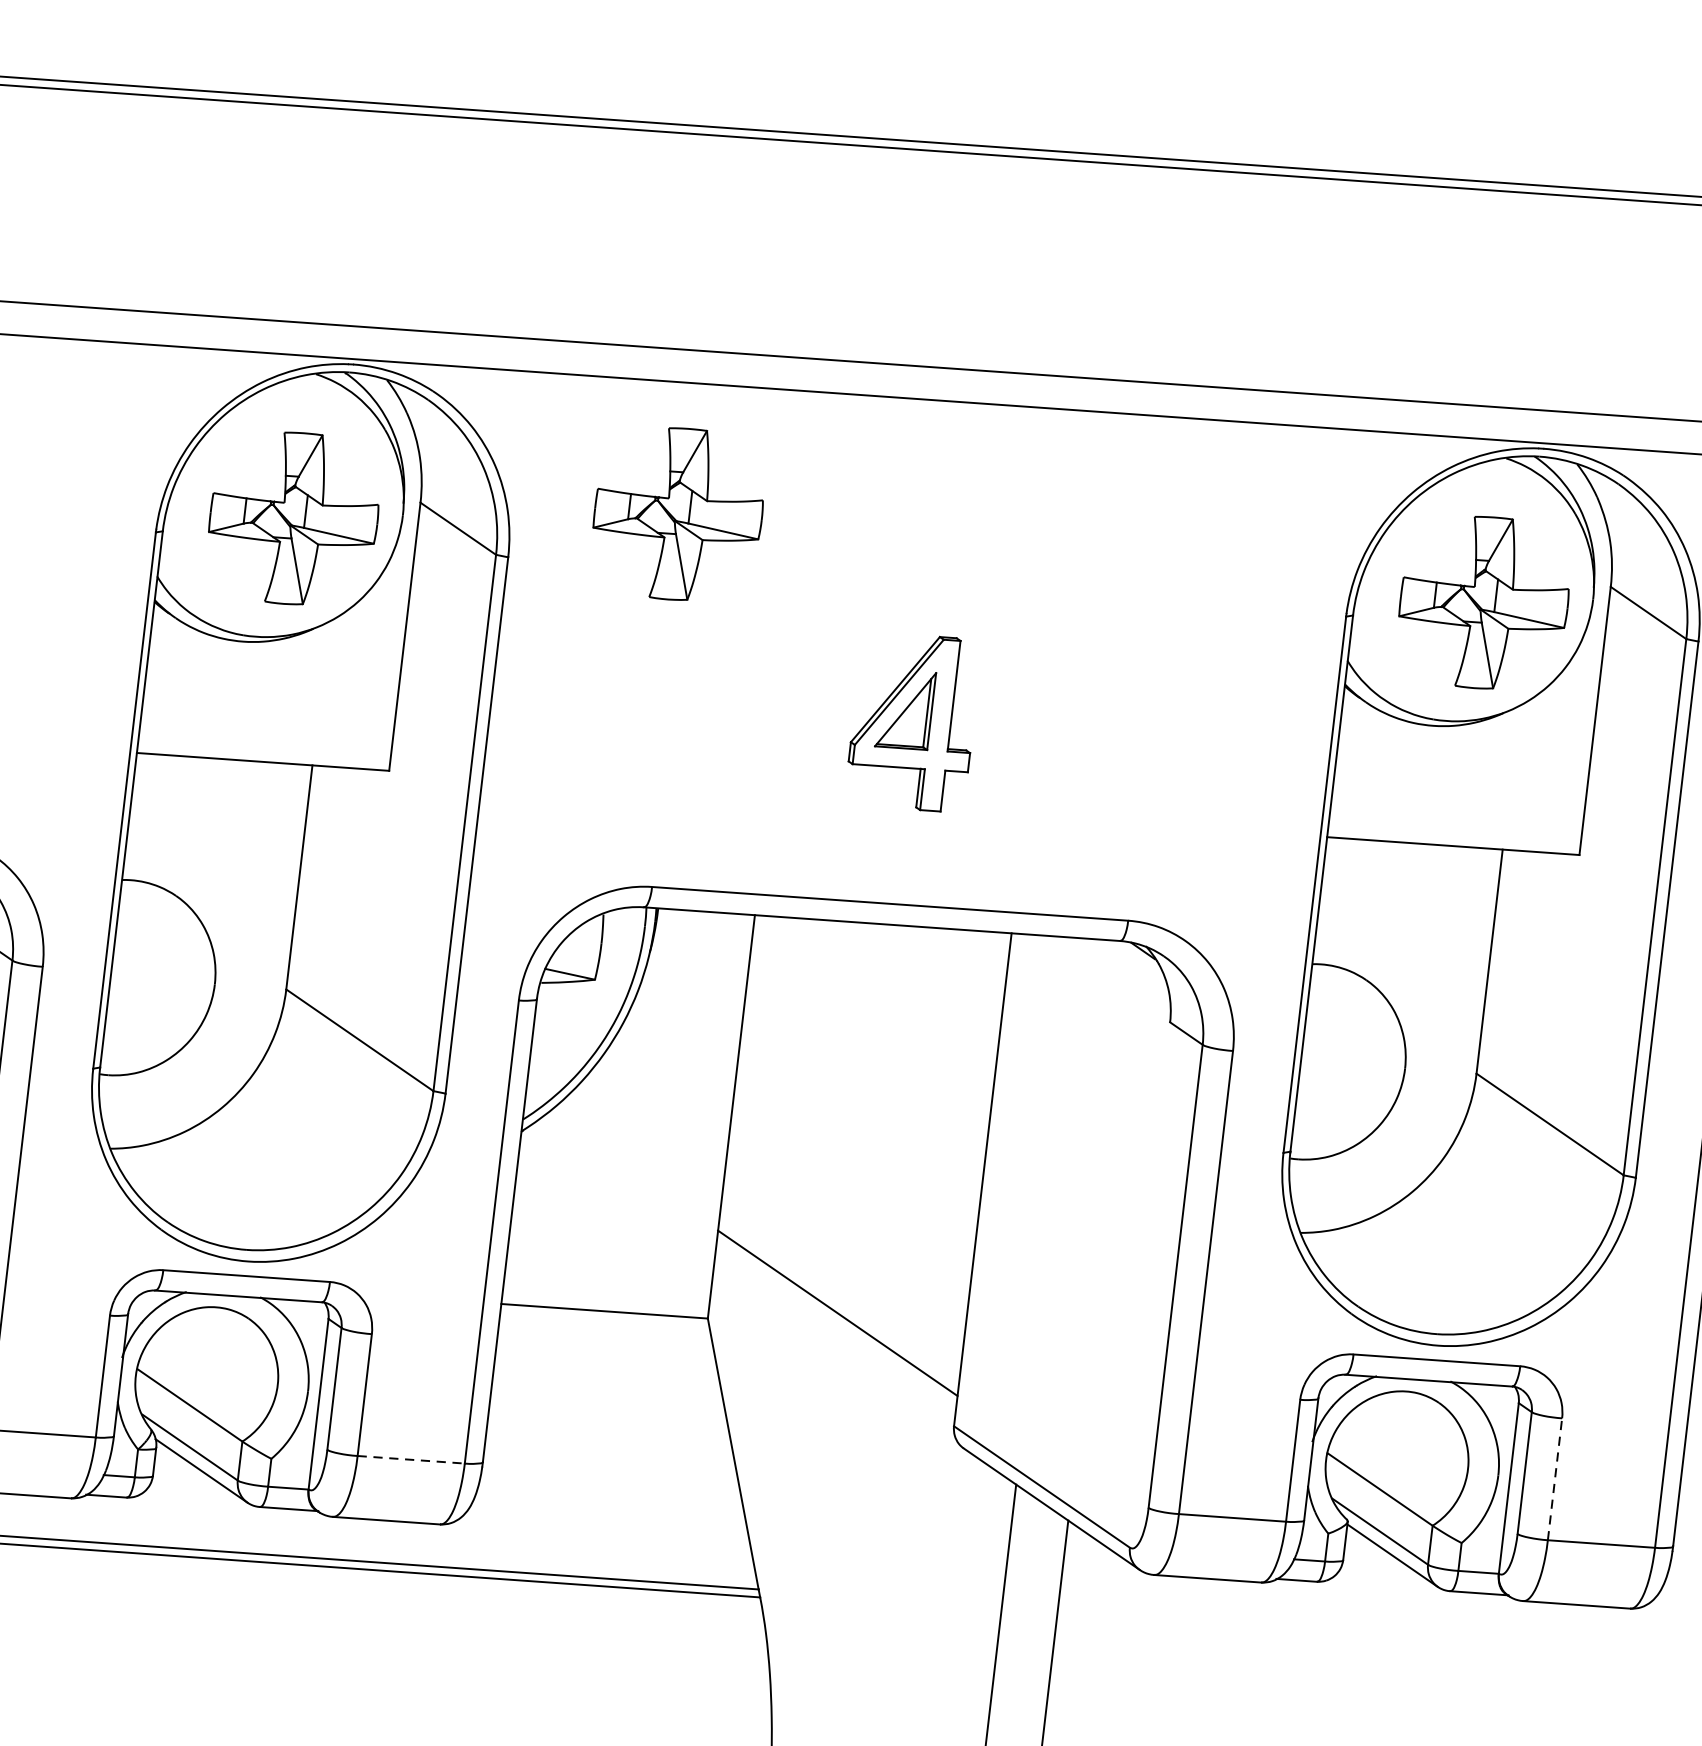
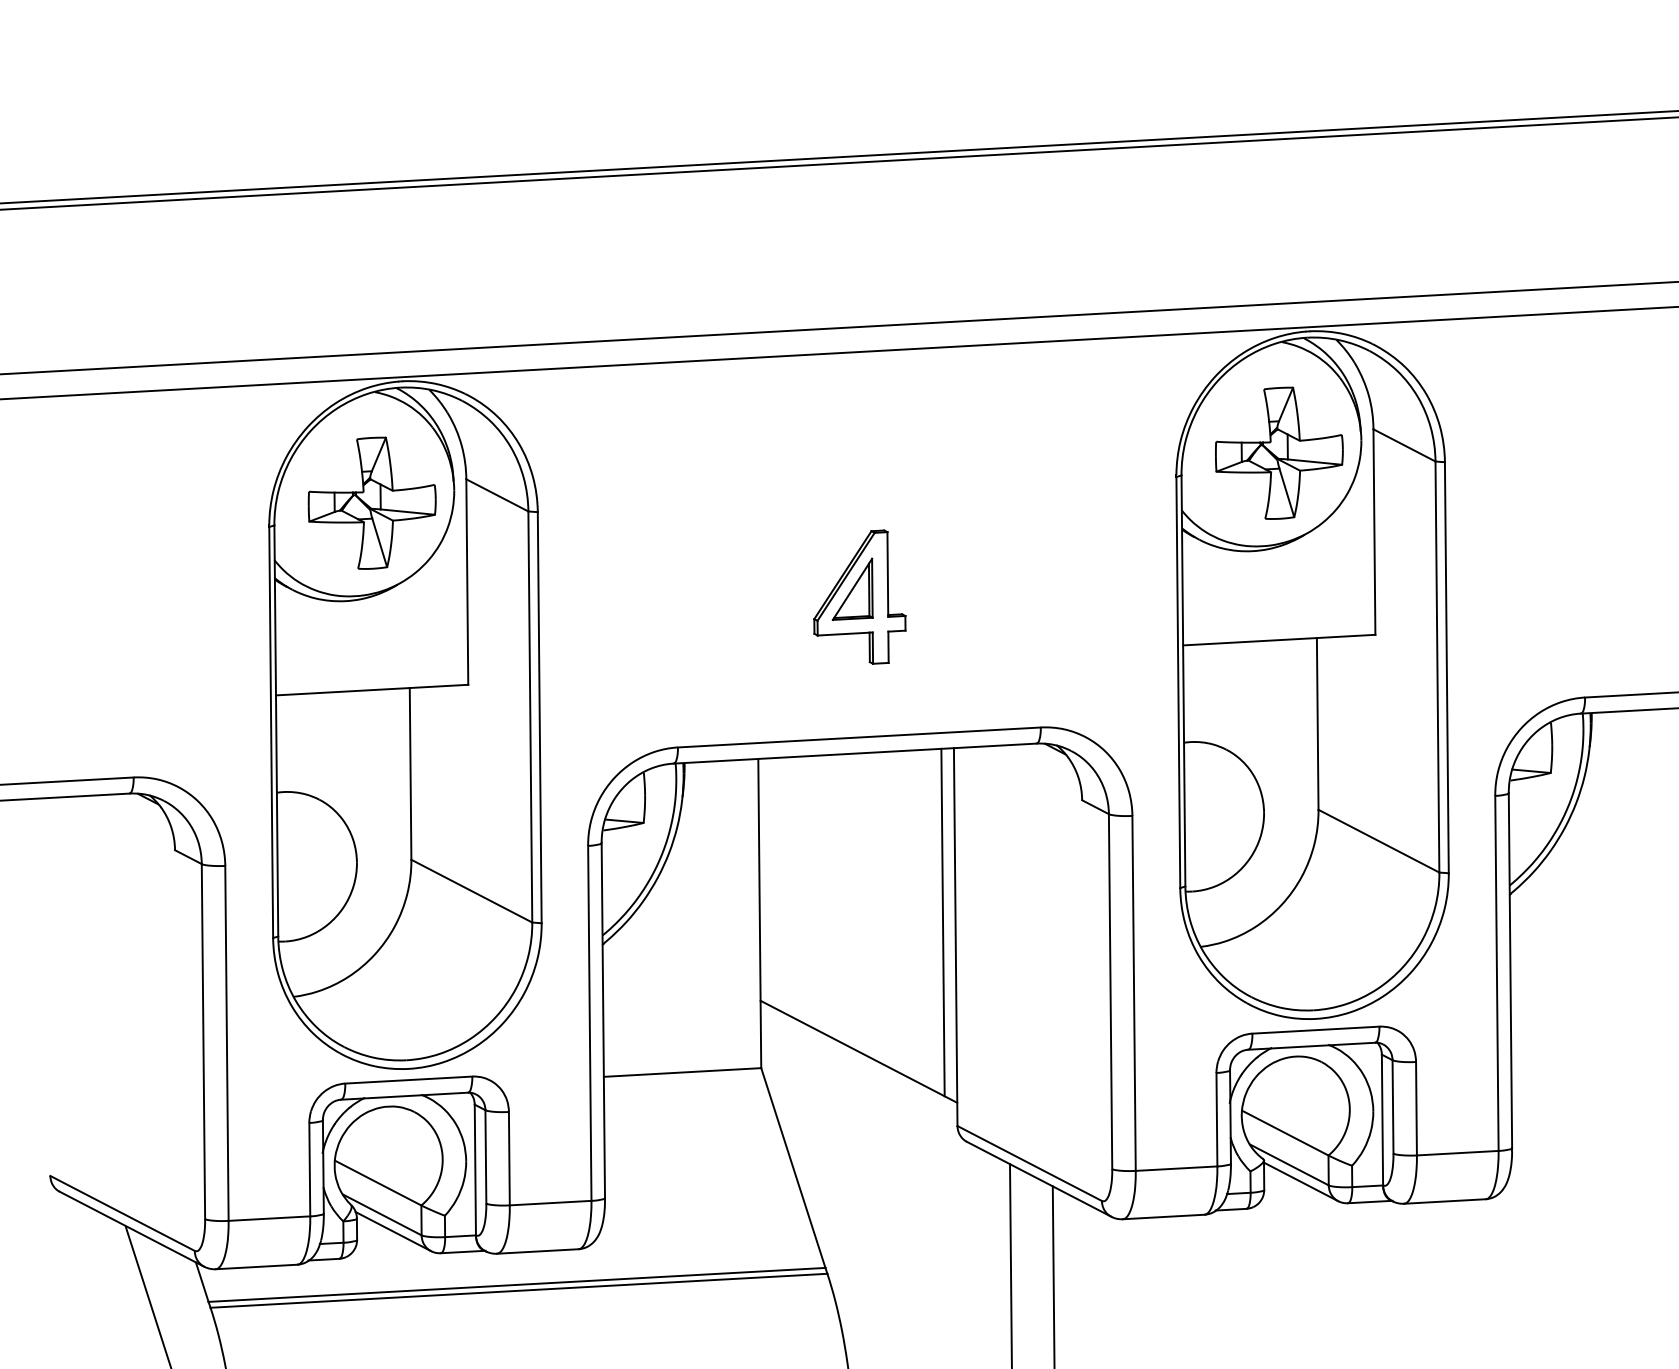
part: (677, 512) -> (661, 462), removed
line: (968, 1158) -> (942, 922), added
line: (410, 1460) -> (550, 1203), dashed -> solid
line: (1555, 1479) -> (1416, 1108), dashed -> solid

